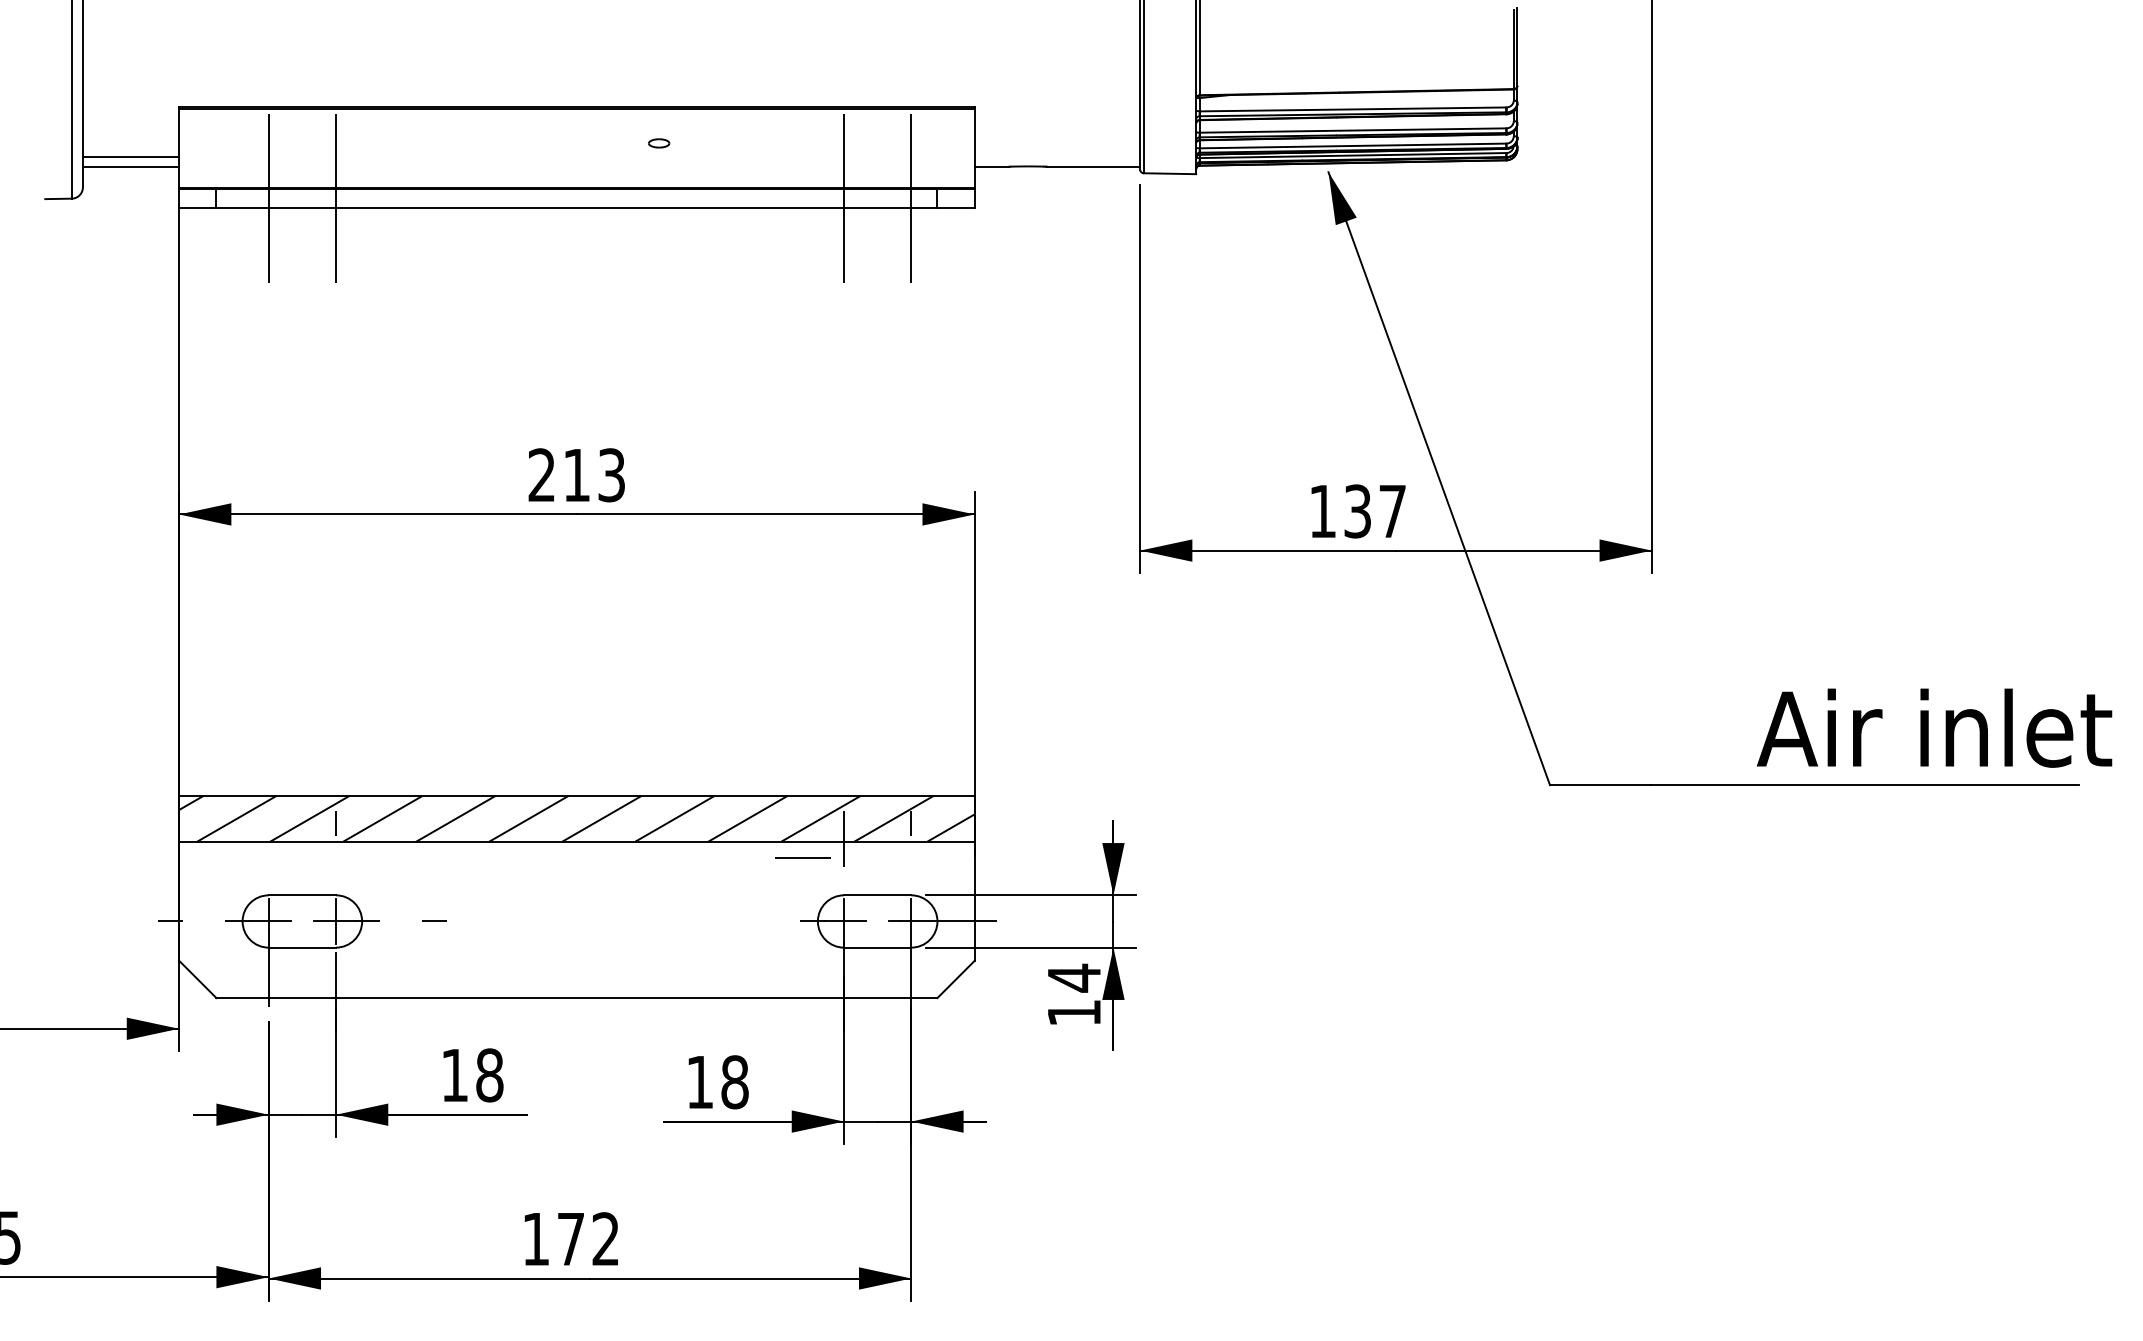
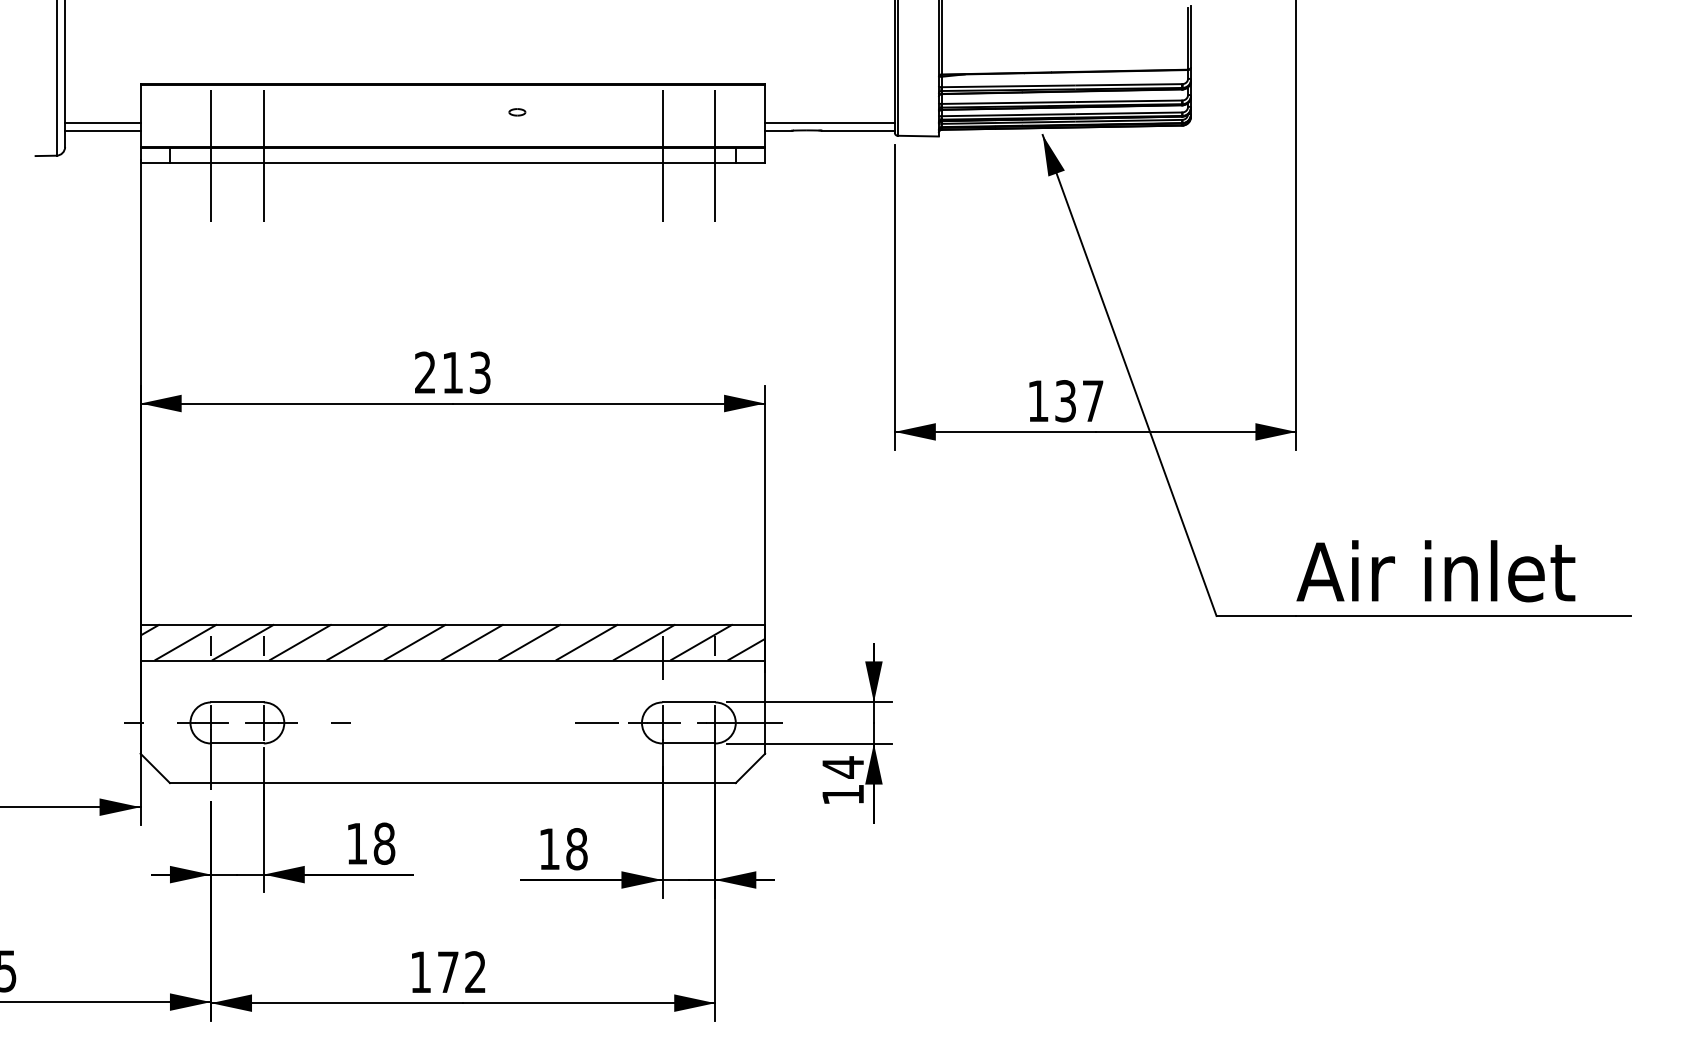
line: (1057, 157) -> (830, 123), added
text: (1934, 727) -> (1435, 570), moved
line: (268, 822) -> (210, 645), added
line: (802, 857) -> (596, 722), moved

